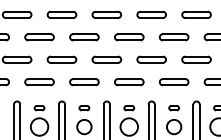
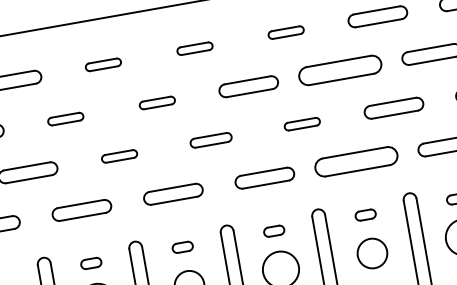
part: (61, 14) -> (102, 64), size x0.6
part: (106, 14) -> (194, 48), size x0.6
part: (151, 14) -> (285, 32), size x0.6
part: (39, 37) -> (65, 119), size x0.6
part: (84, 37) -> (157, 103), size x0.6
part: (173, 37) -> (338, 71), size x1.4
part: (61, 59) -> (118, 156), size x0.6
part: (106, 59) -> (210, 140), size x0.7
part: (151, 59) -> (302, 123), size x0.6
part: (173, 82) -> (355, 162), size x1.4

